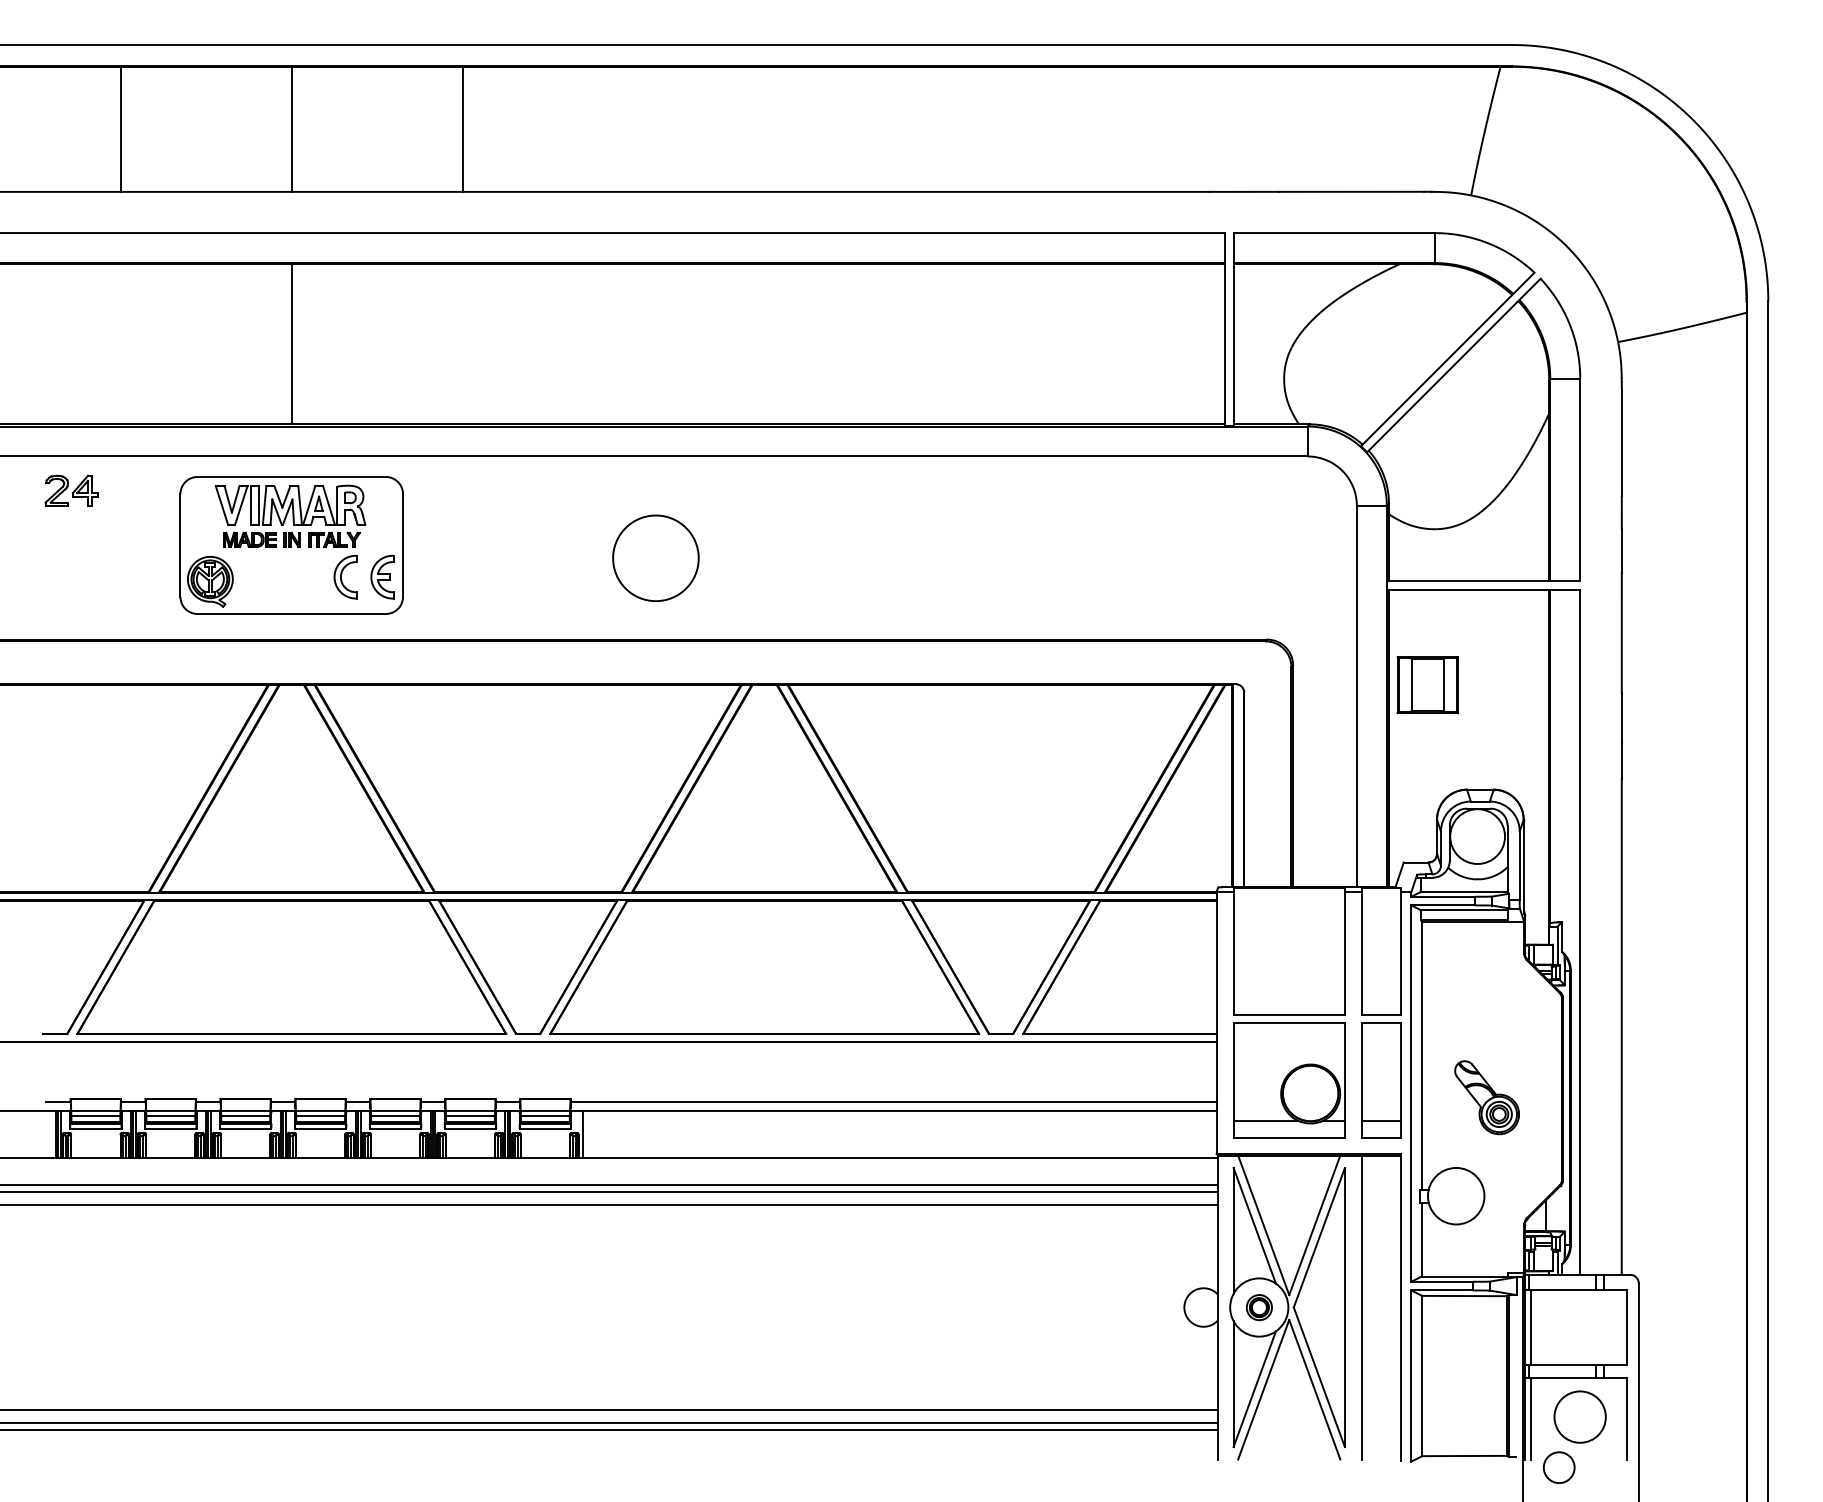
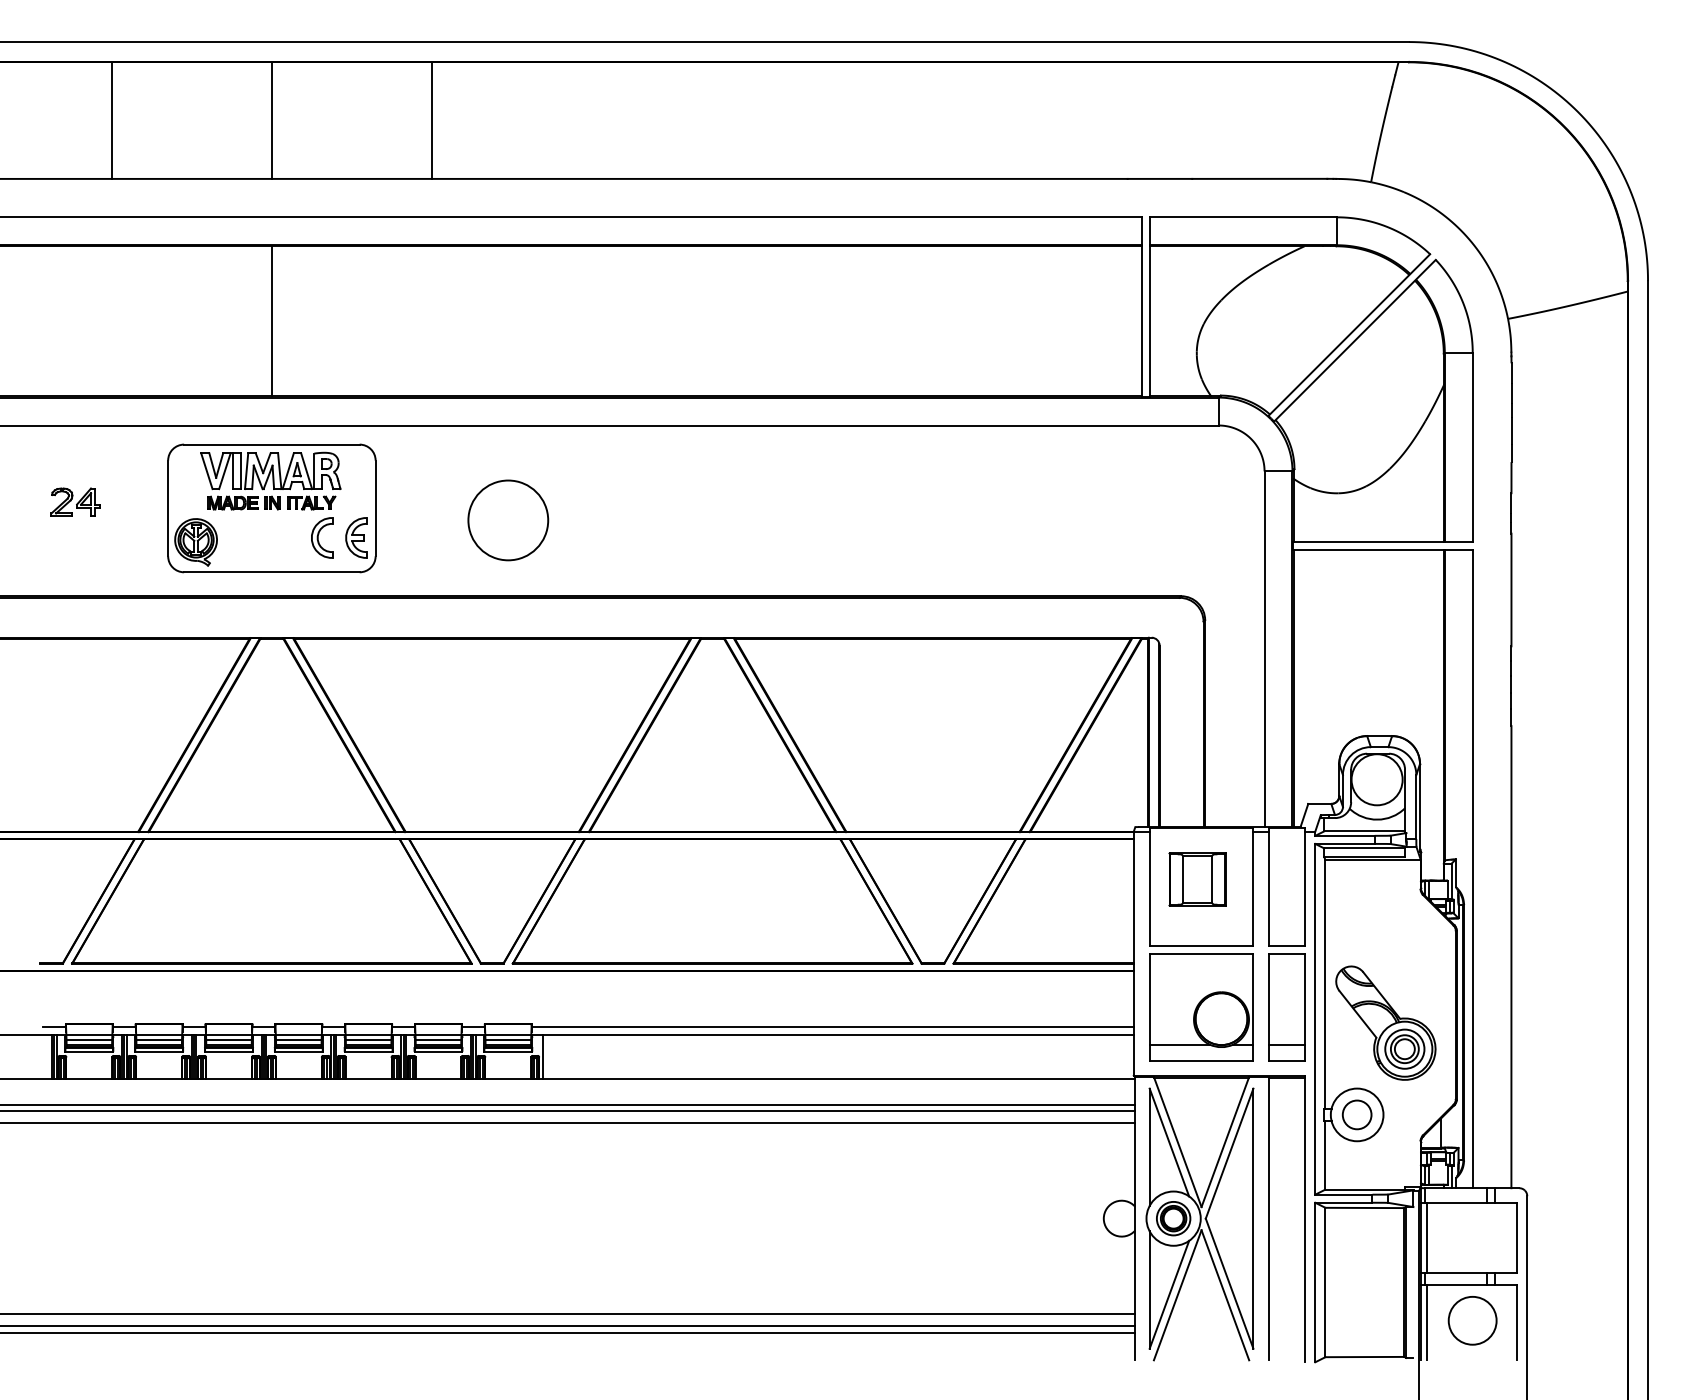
part: (71, 489) -> (75, 501), moved
circle: (656, 558) -> (508, 520), moved
part: (1427, 685) -> (1197, 879), moved
part: (1486, 1097) -> (1385, 1022), size x1.67
part: (1259, 1307) -> (1173, 1218), size x1.43
circle: (1558, 1467) -> (1356, 1114), moved

